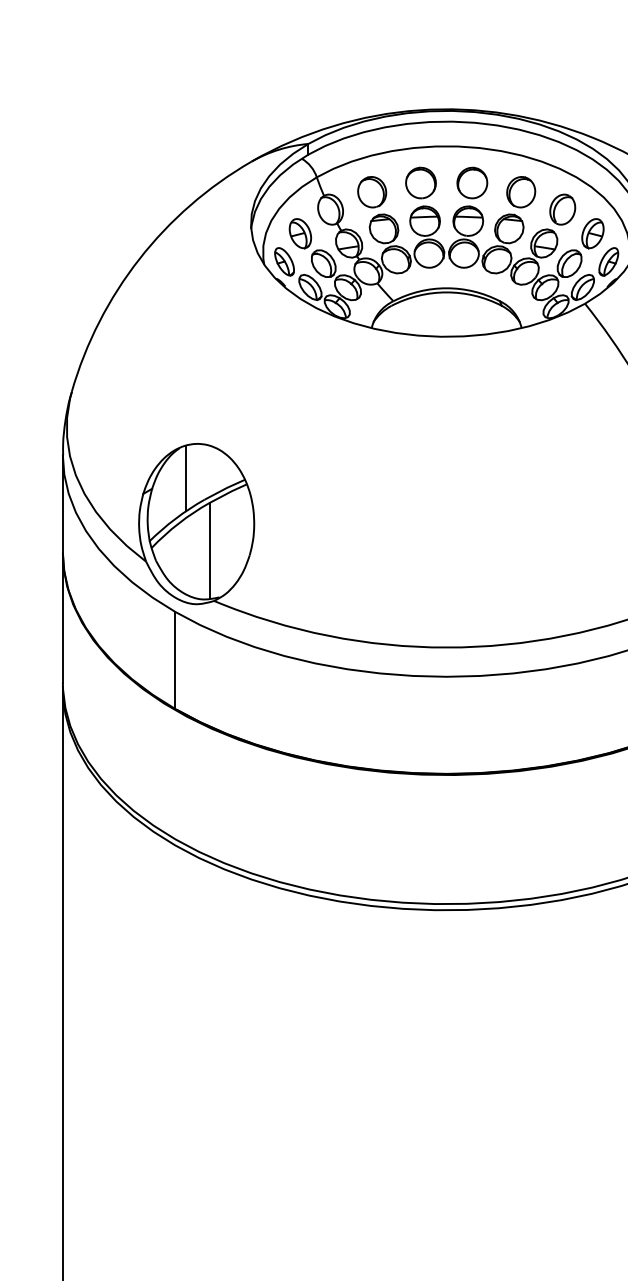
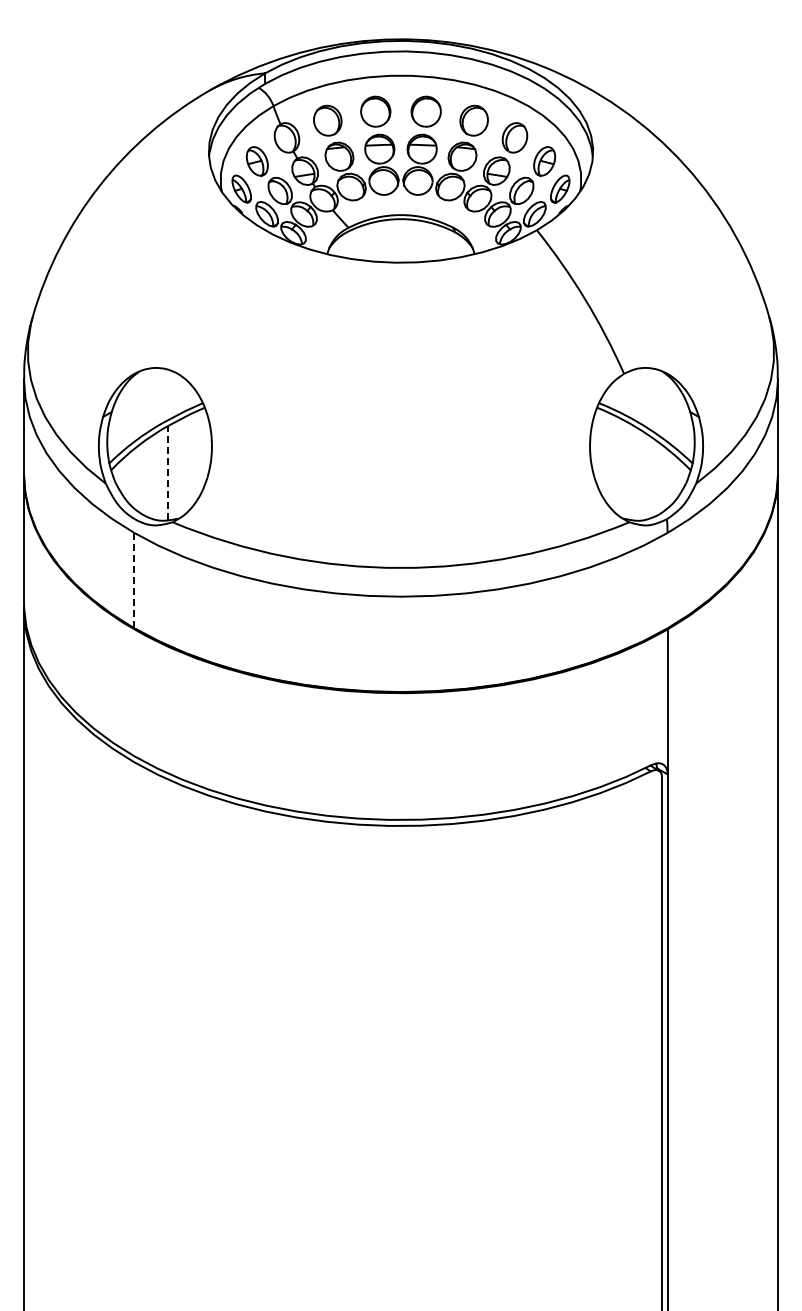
line: (185, 478) -> (144, 401), removed
line: (209, 550) -> (168, 472), solid -> dashed
line: (175, 660) -> (134, 580), solid -> dashed

